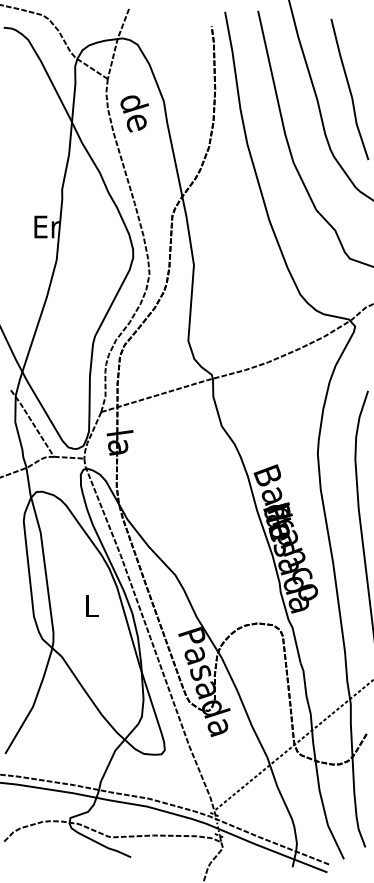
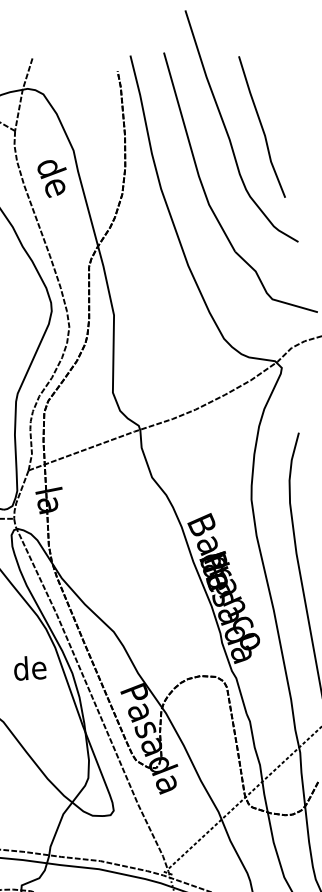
text: (134, 113) -> (52, 178), moved
text: (91, 605) -> (30, 667), L -> de

